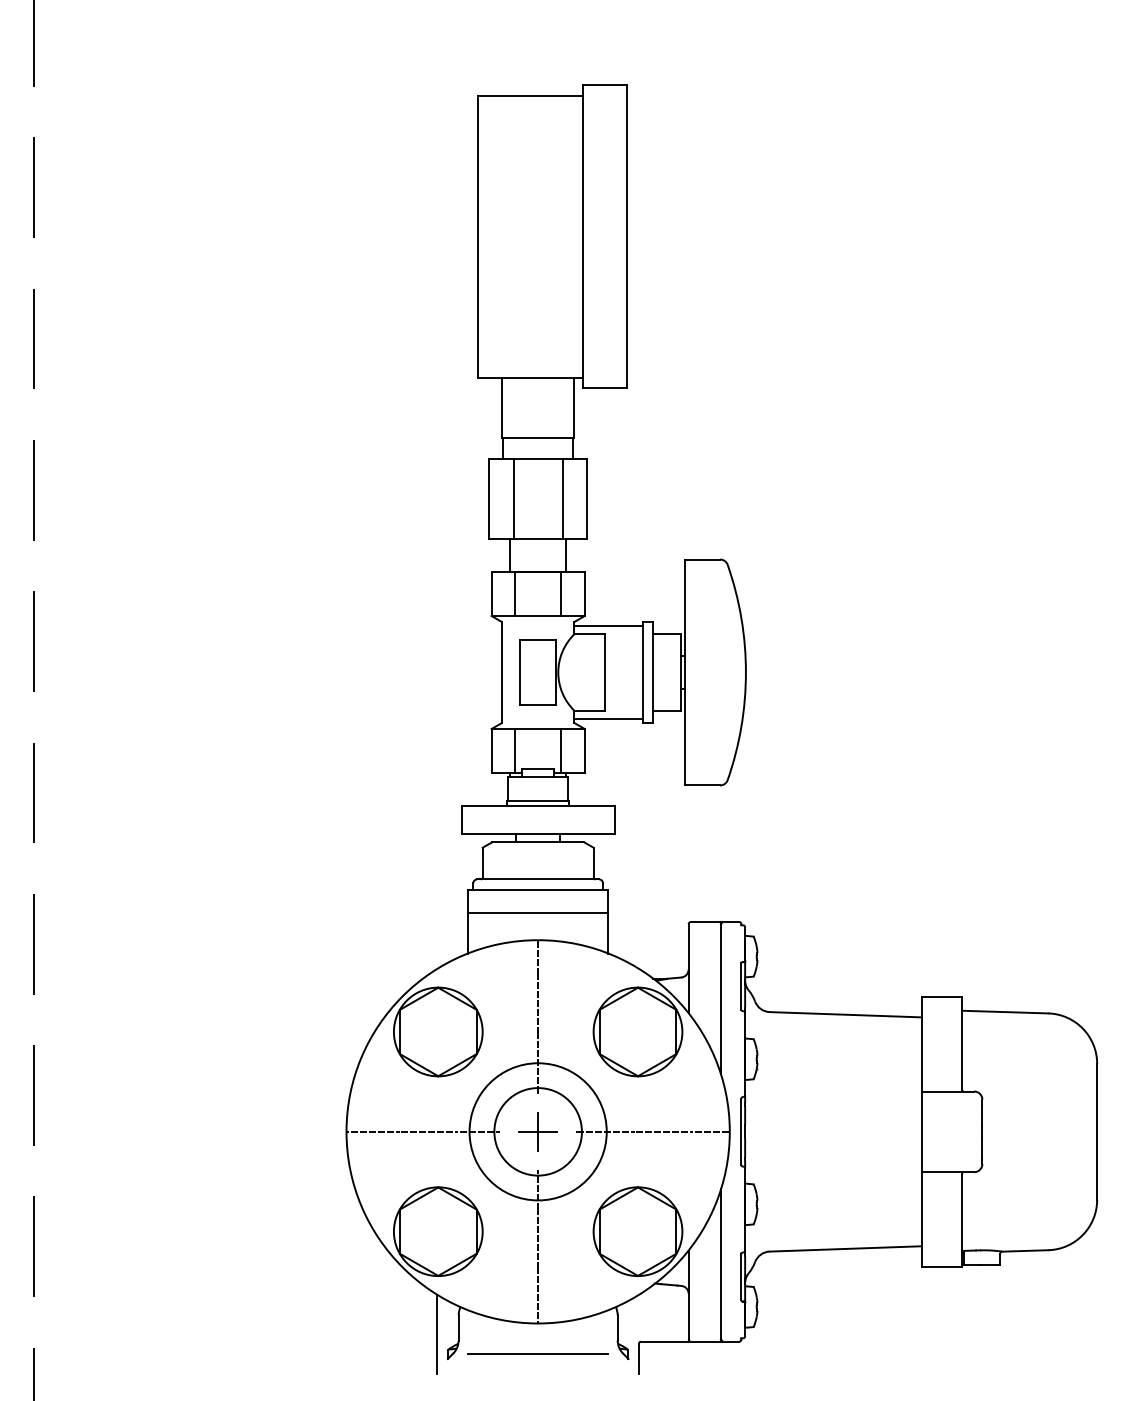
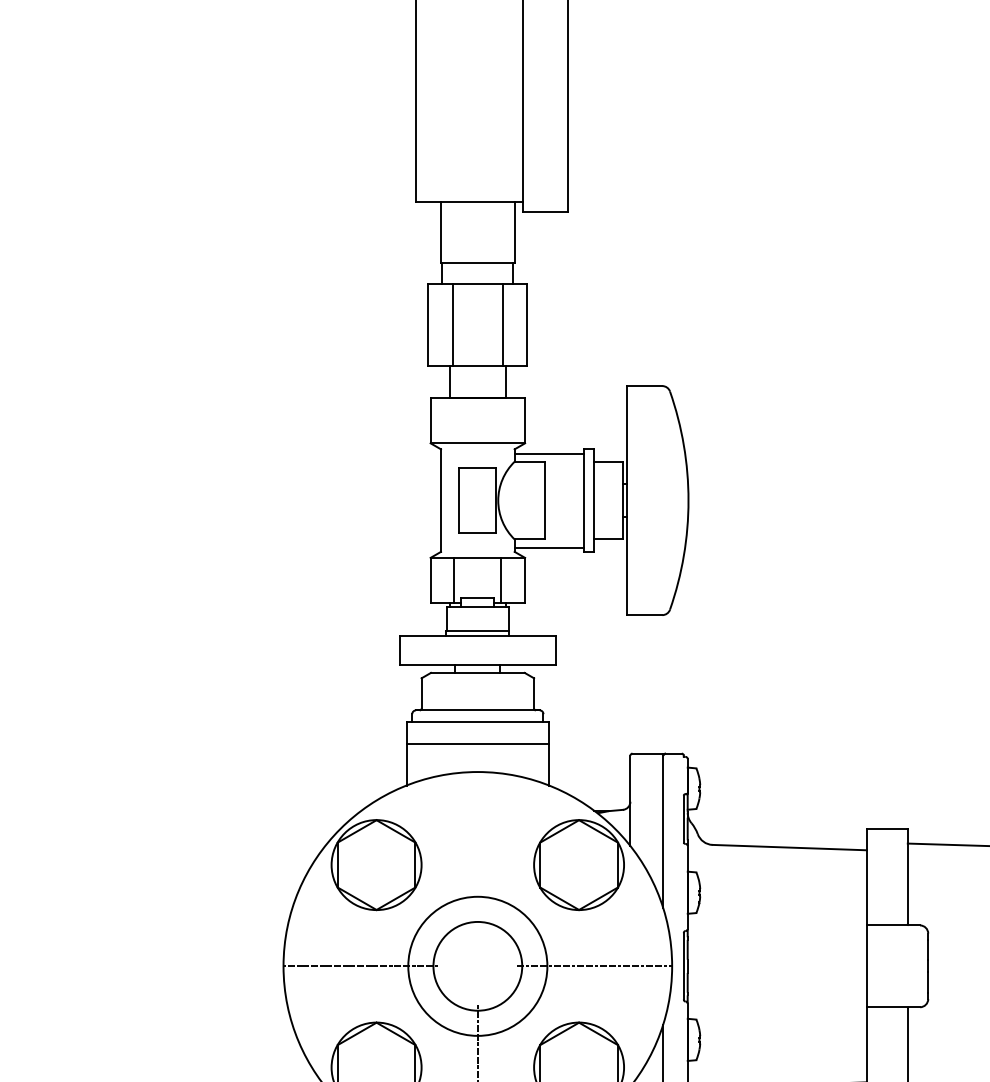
line: (514, 593) -> (453, 420), removed
line: (561, 593) -> (501, 420), removed
line: (538, 1016) -> (478, 849), removed
part: (537, 1131) -> (477, 965), removed

